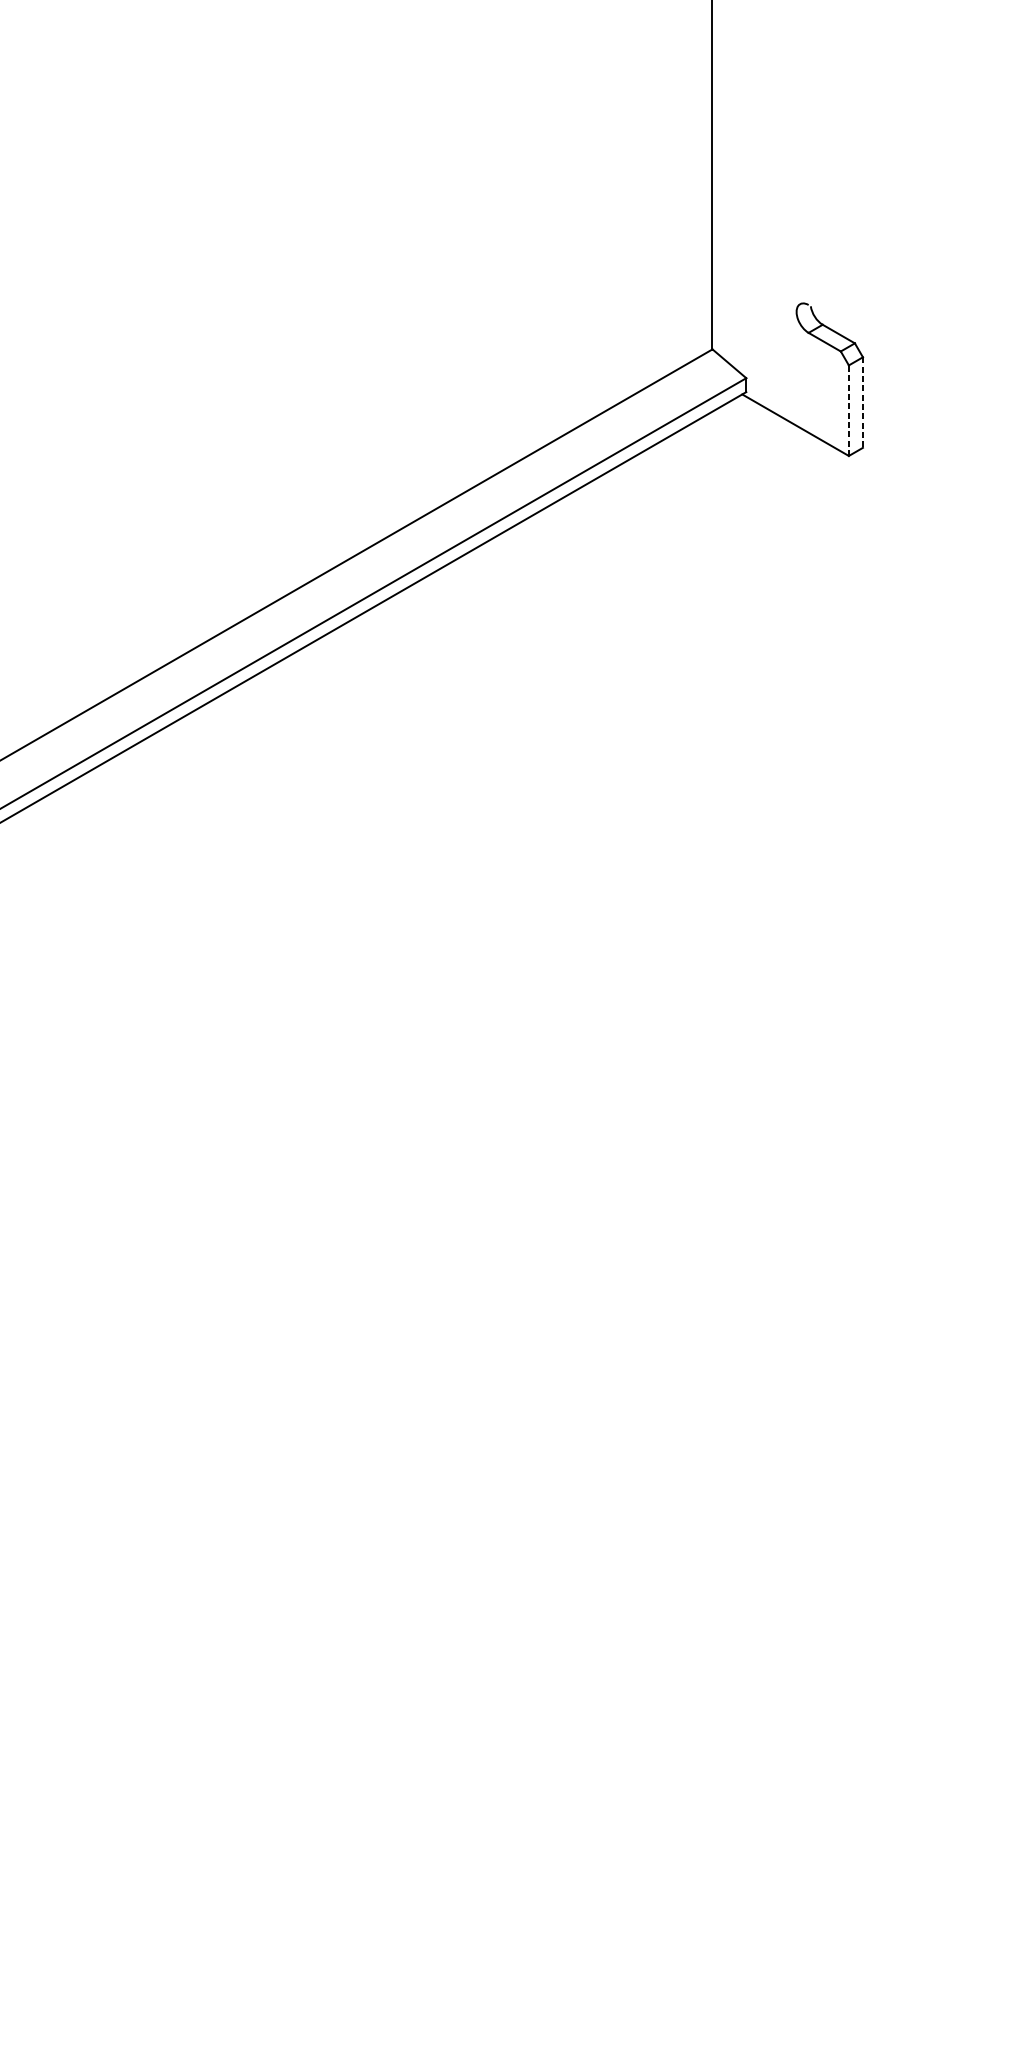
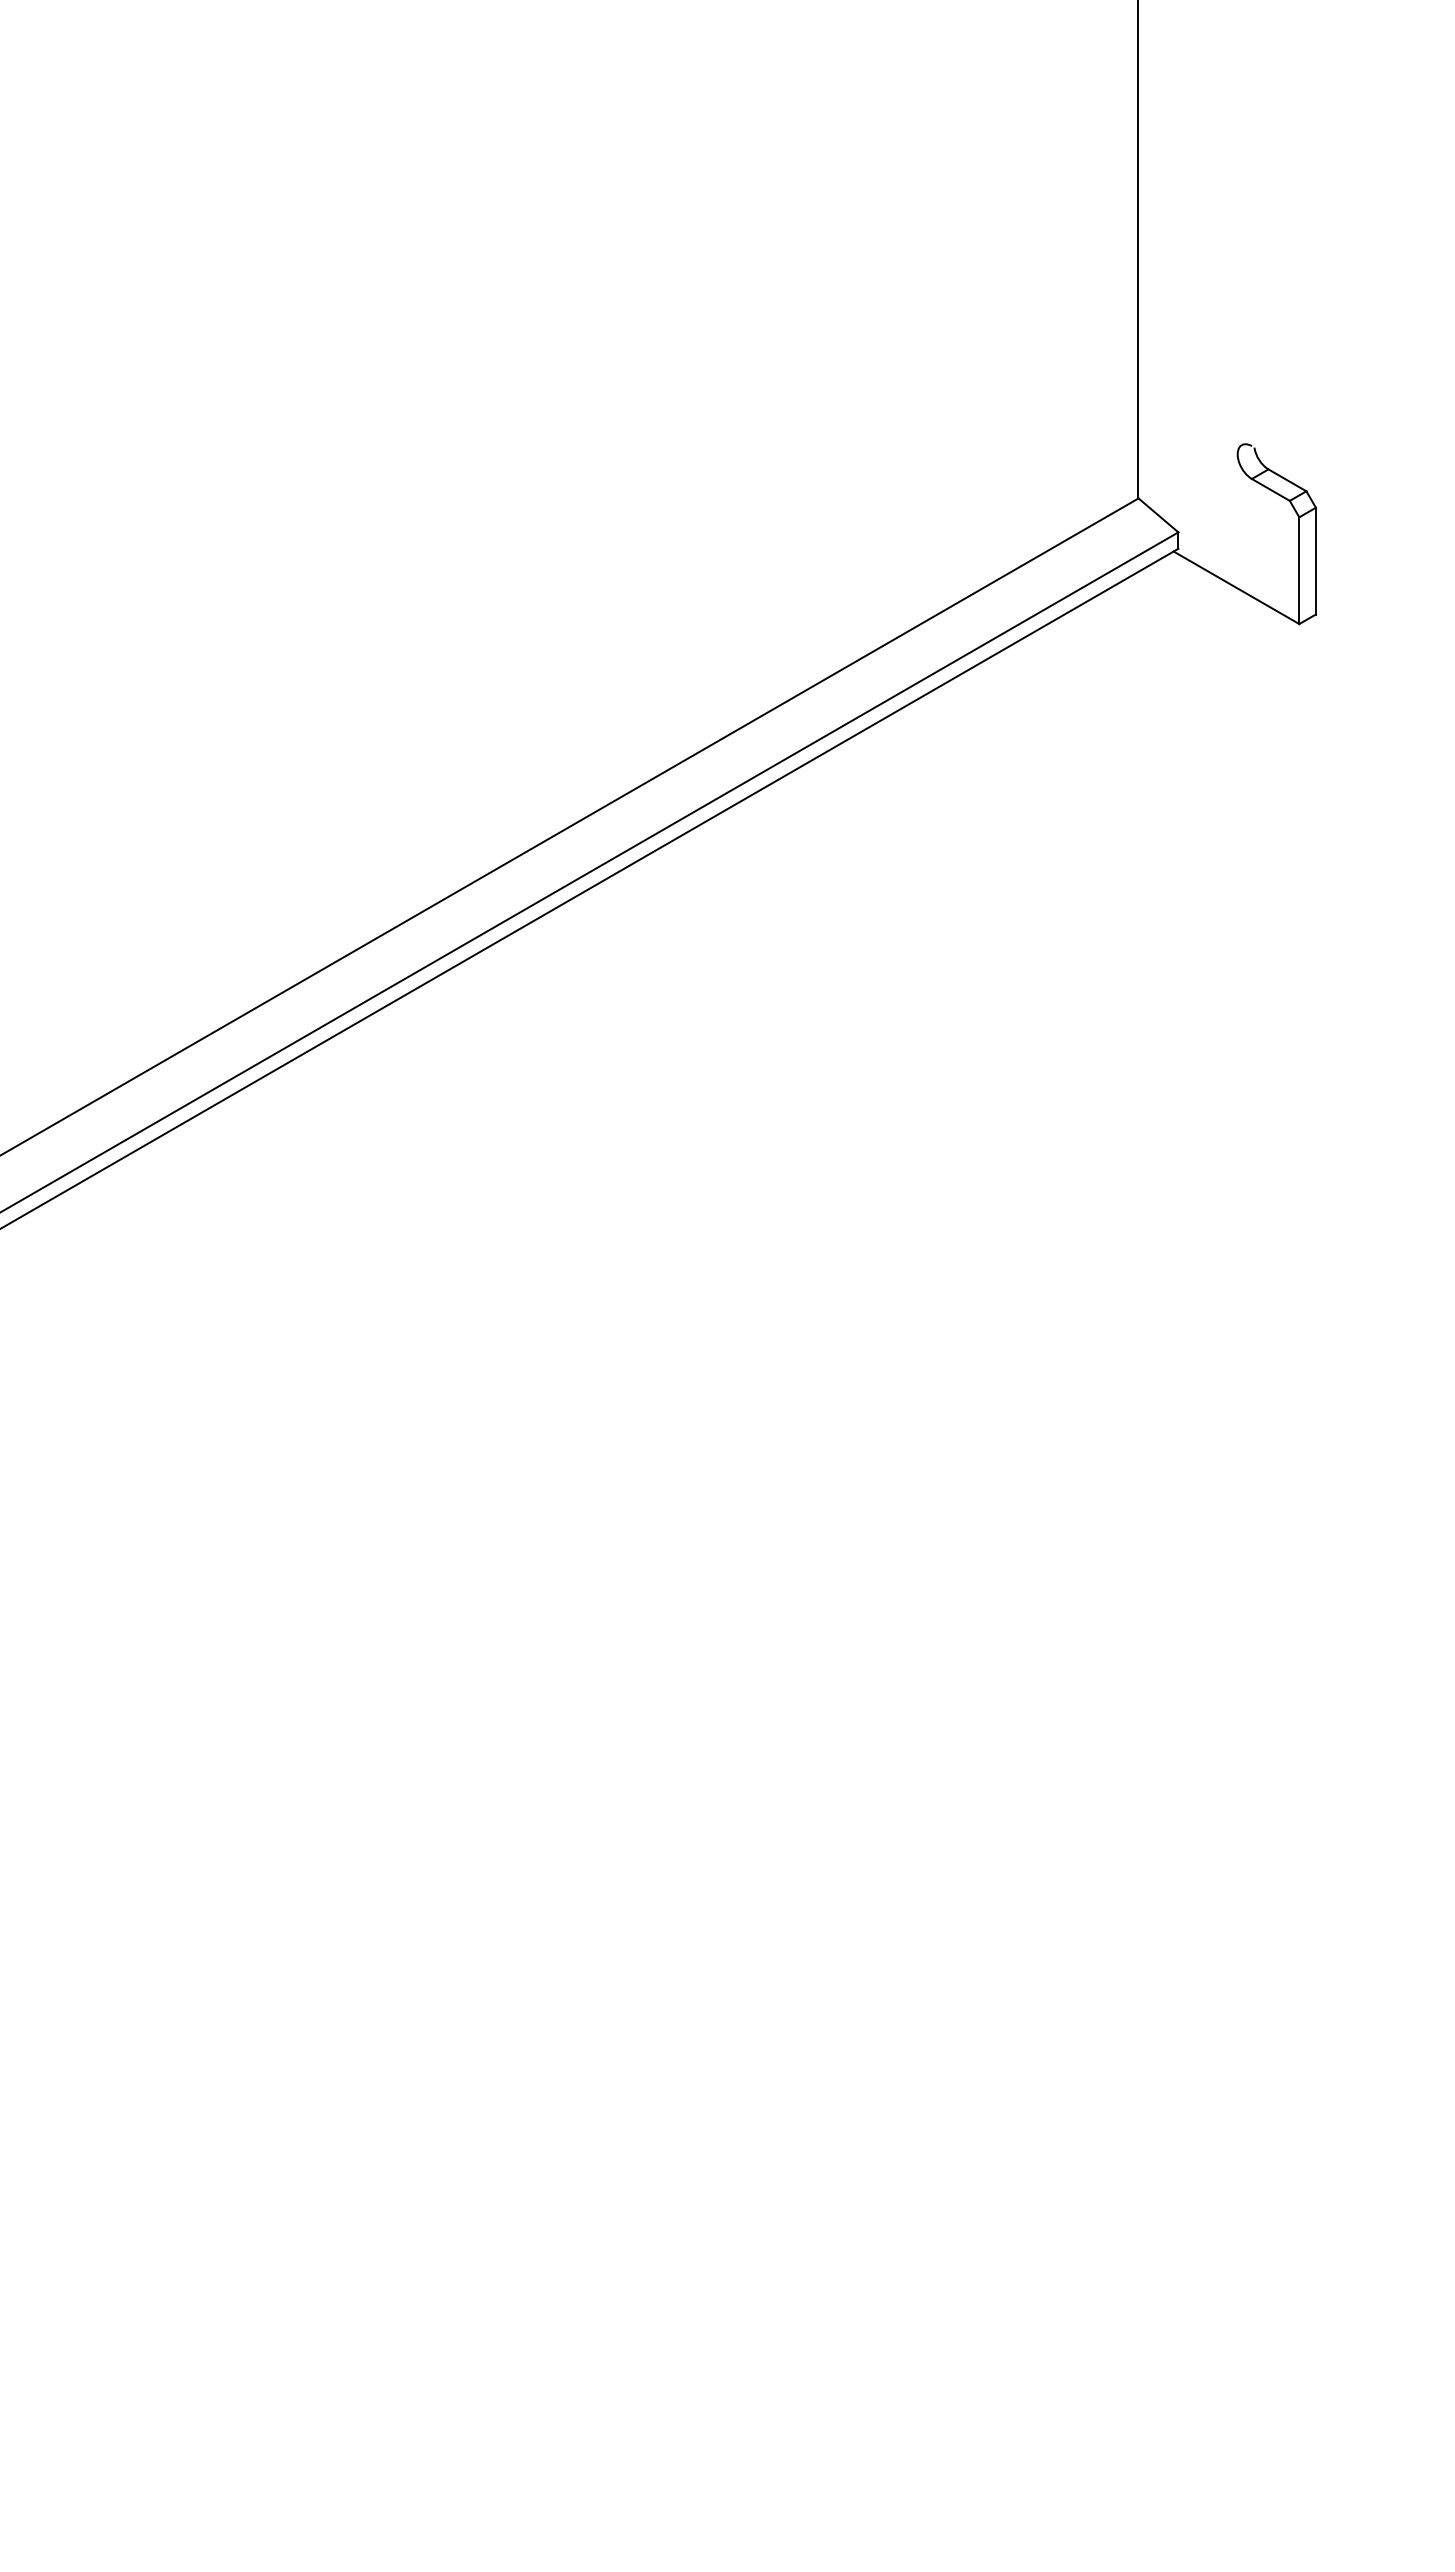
line: (862, 402) -> (1315, 561), dashed -> solid
line: (849, 410) -> (1299, 570), dashed -> solid

